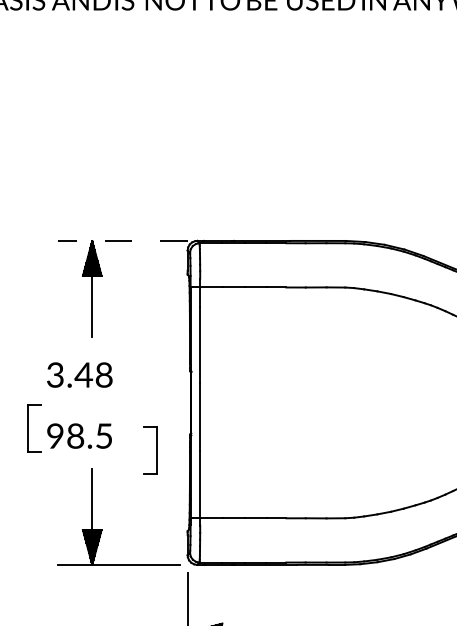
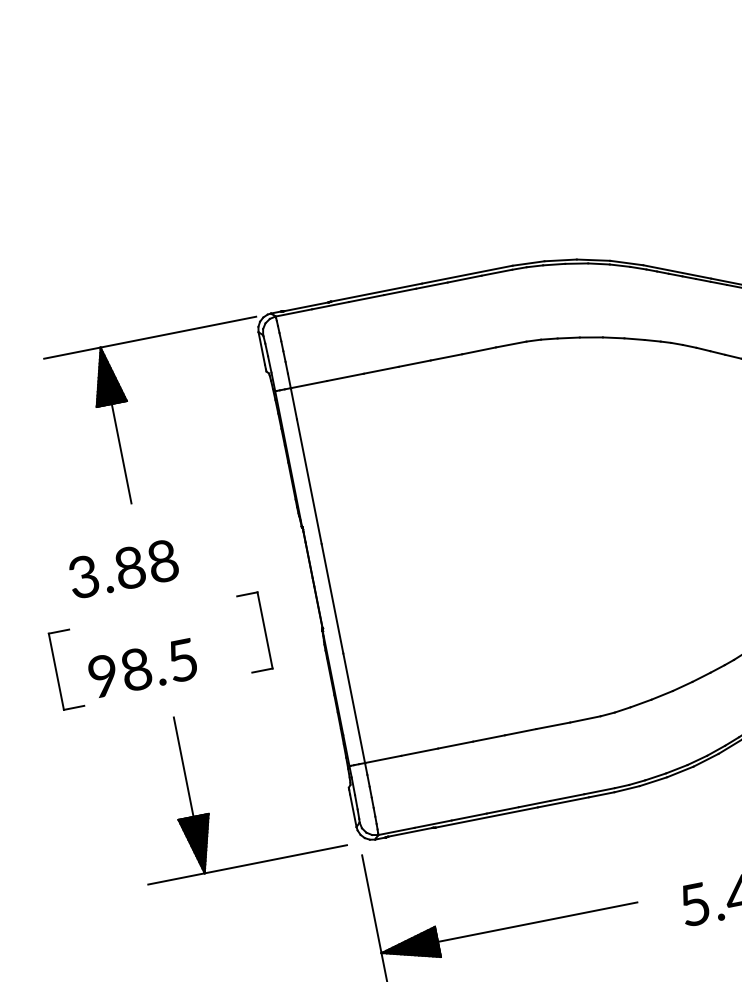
line: (122, 241) -> (149, 338), dashed -> solid
text: (83, 374) -> (129, 567), 3.48 -> 3.88
part: (150, 450) -> (255, 633), moved

